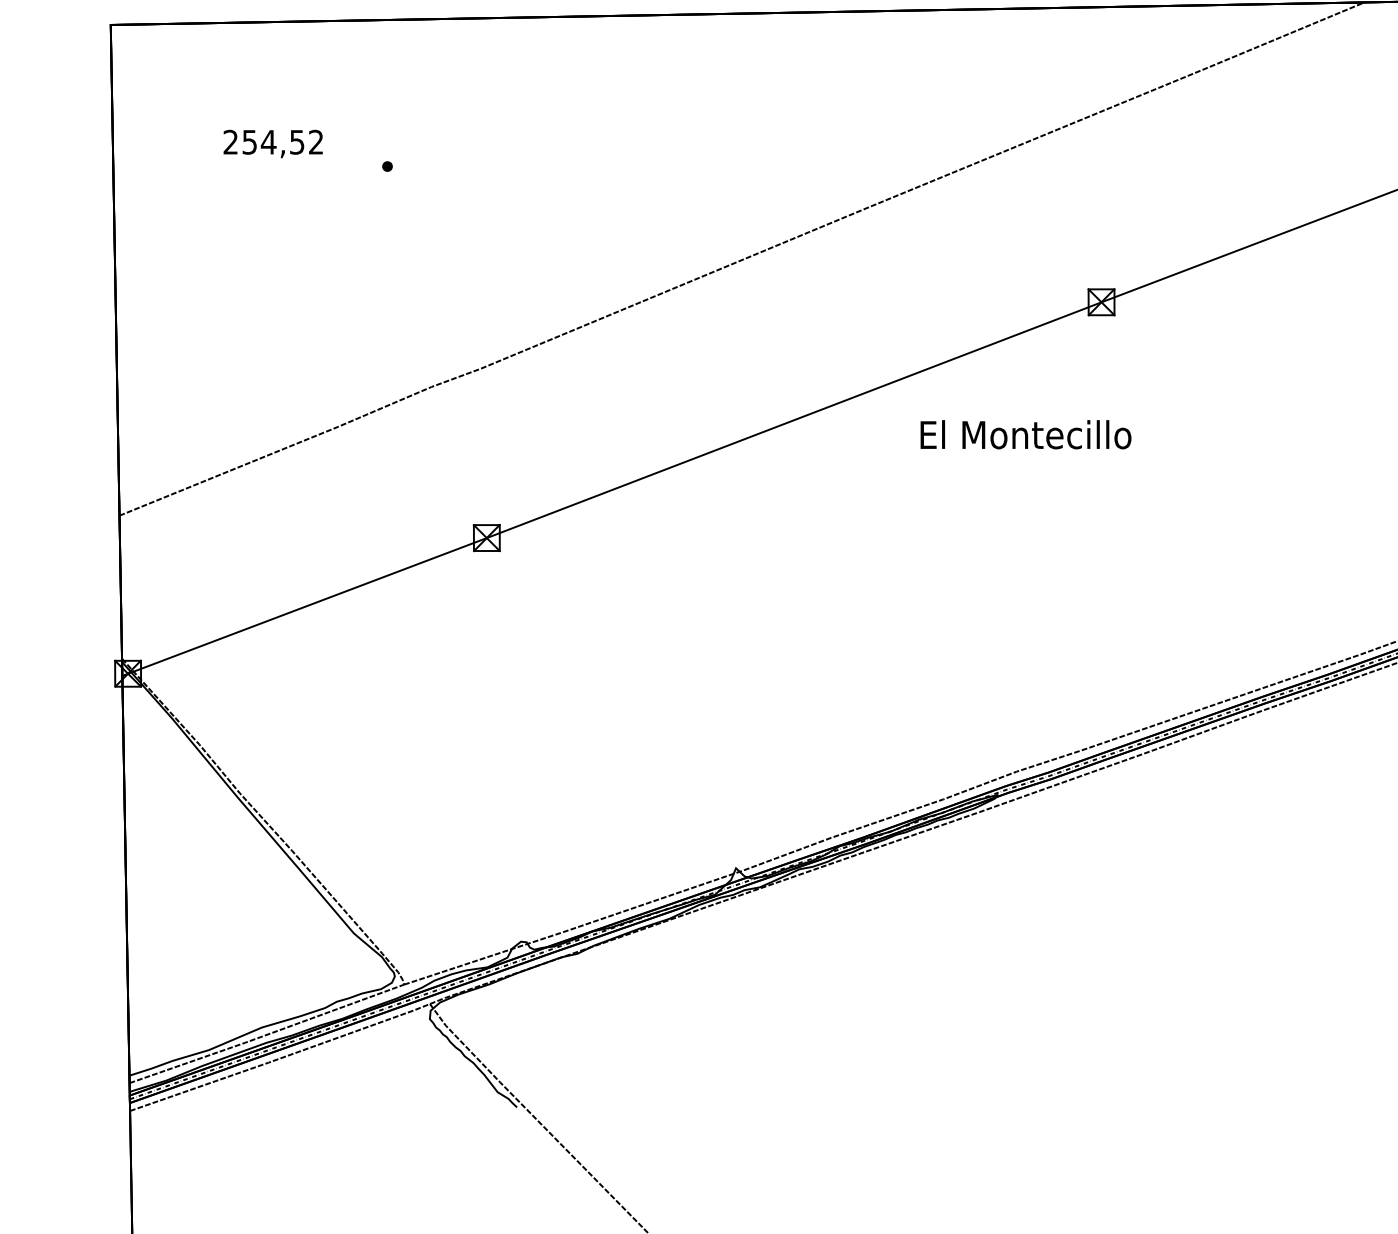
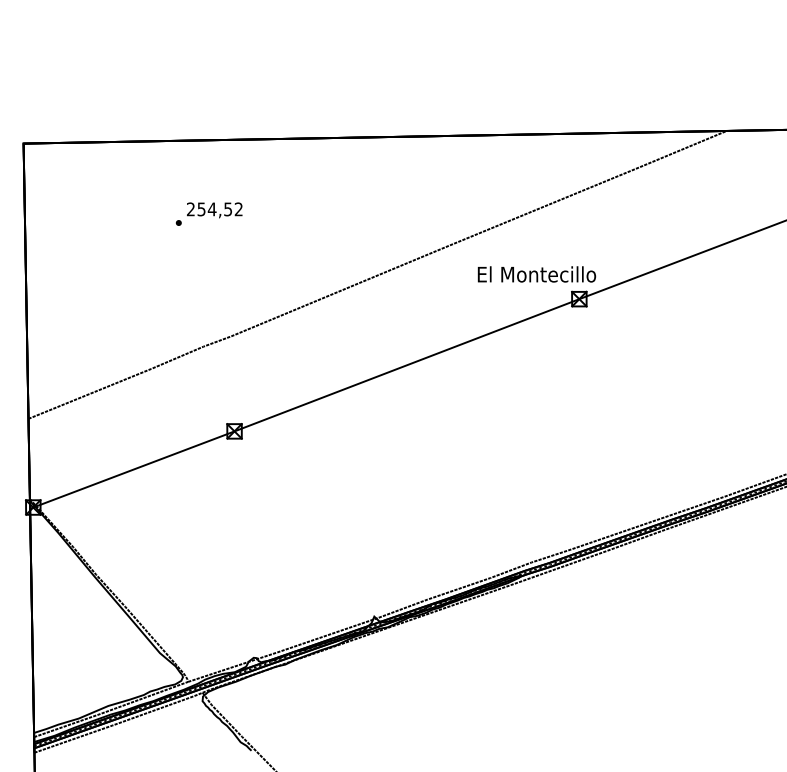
text: (272, 144) -> (214, 210), moved
text: (1025, 434) -> (536, 274), moved

